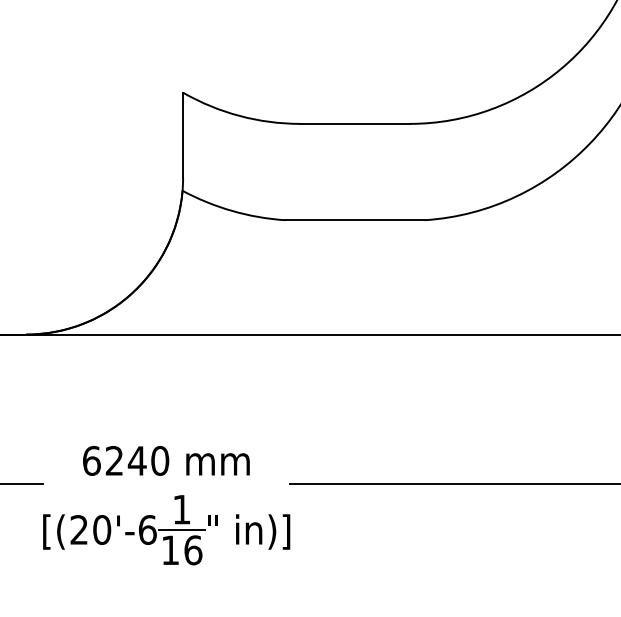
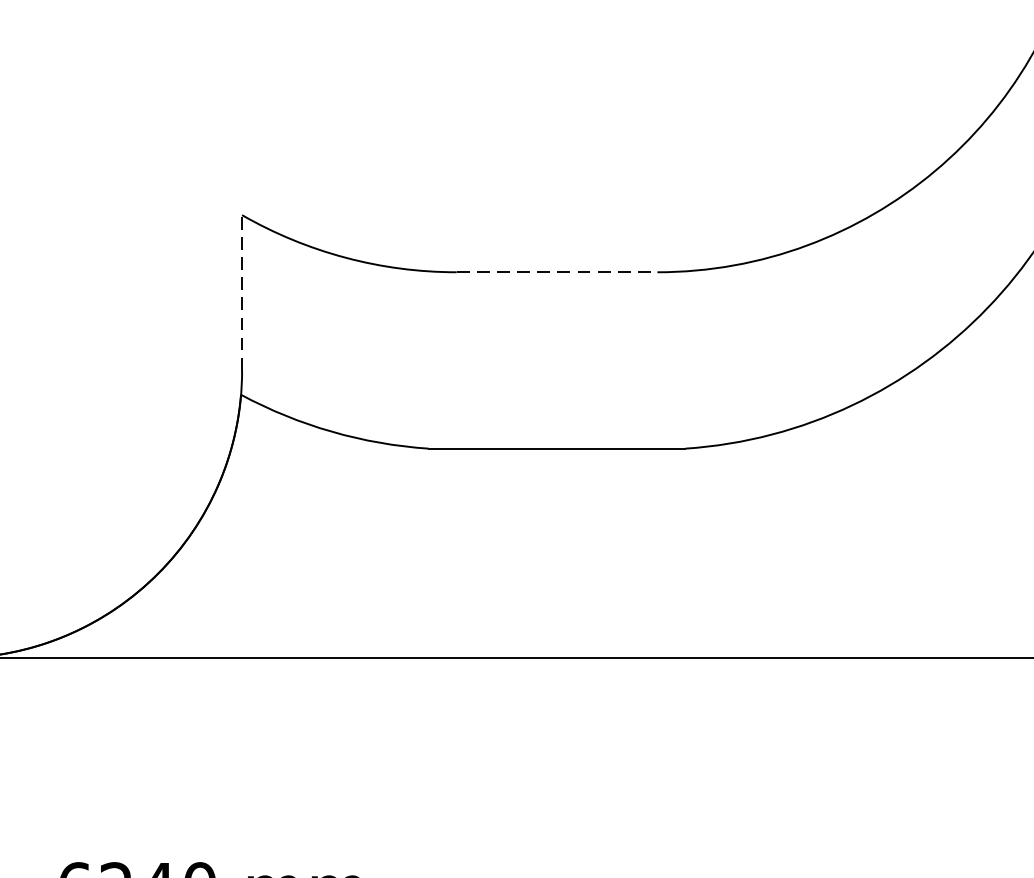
line: (355, 123) -> (557, 271), solid -> dashed
line: (183, 134) -> (242, 291), solid -> dashed

